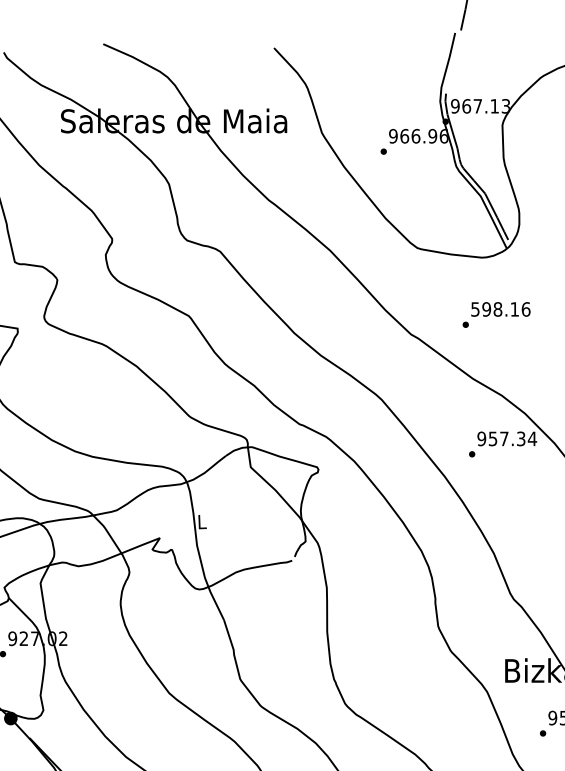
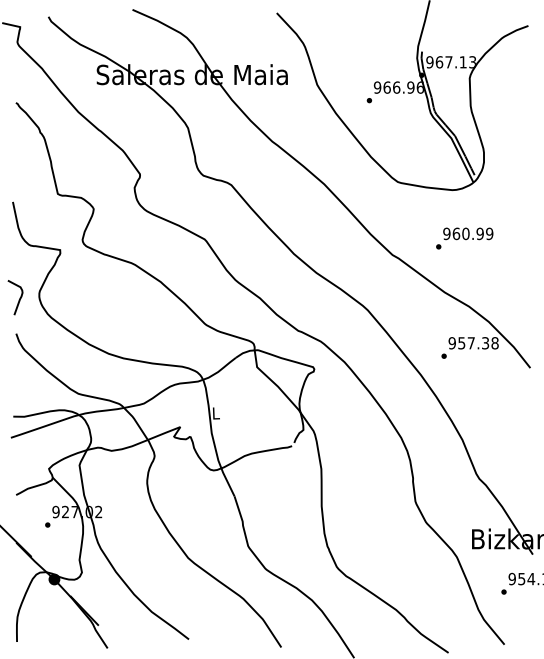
text: (501, 308) -> (468, 233), 598.16 -> 960.99
text: (531, 439) -> (494, 343), 957.34 -> 957.38

